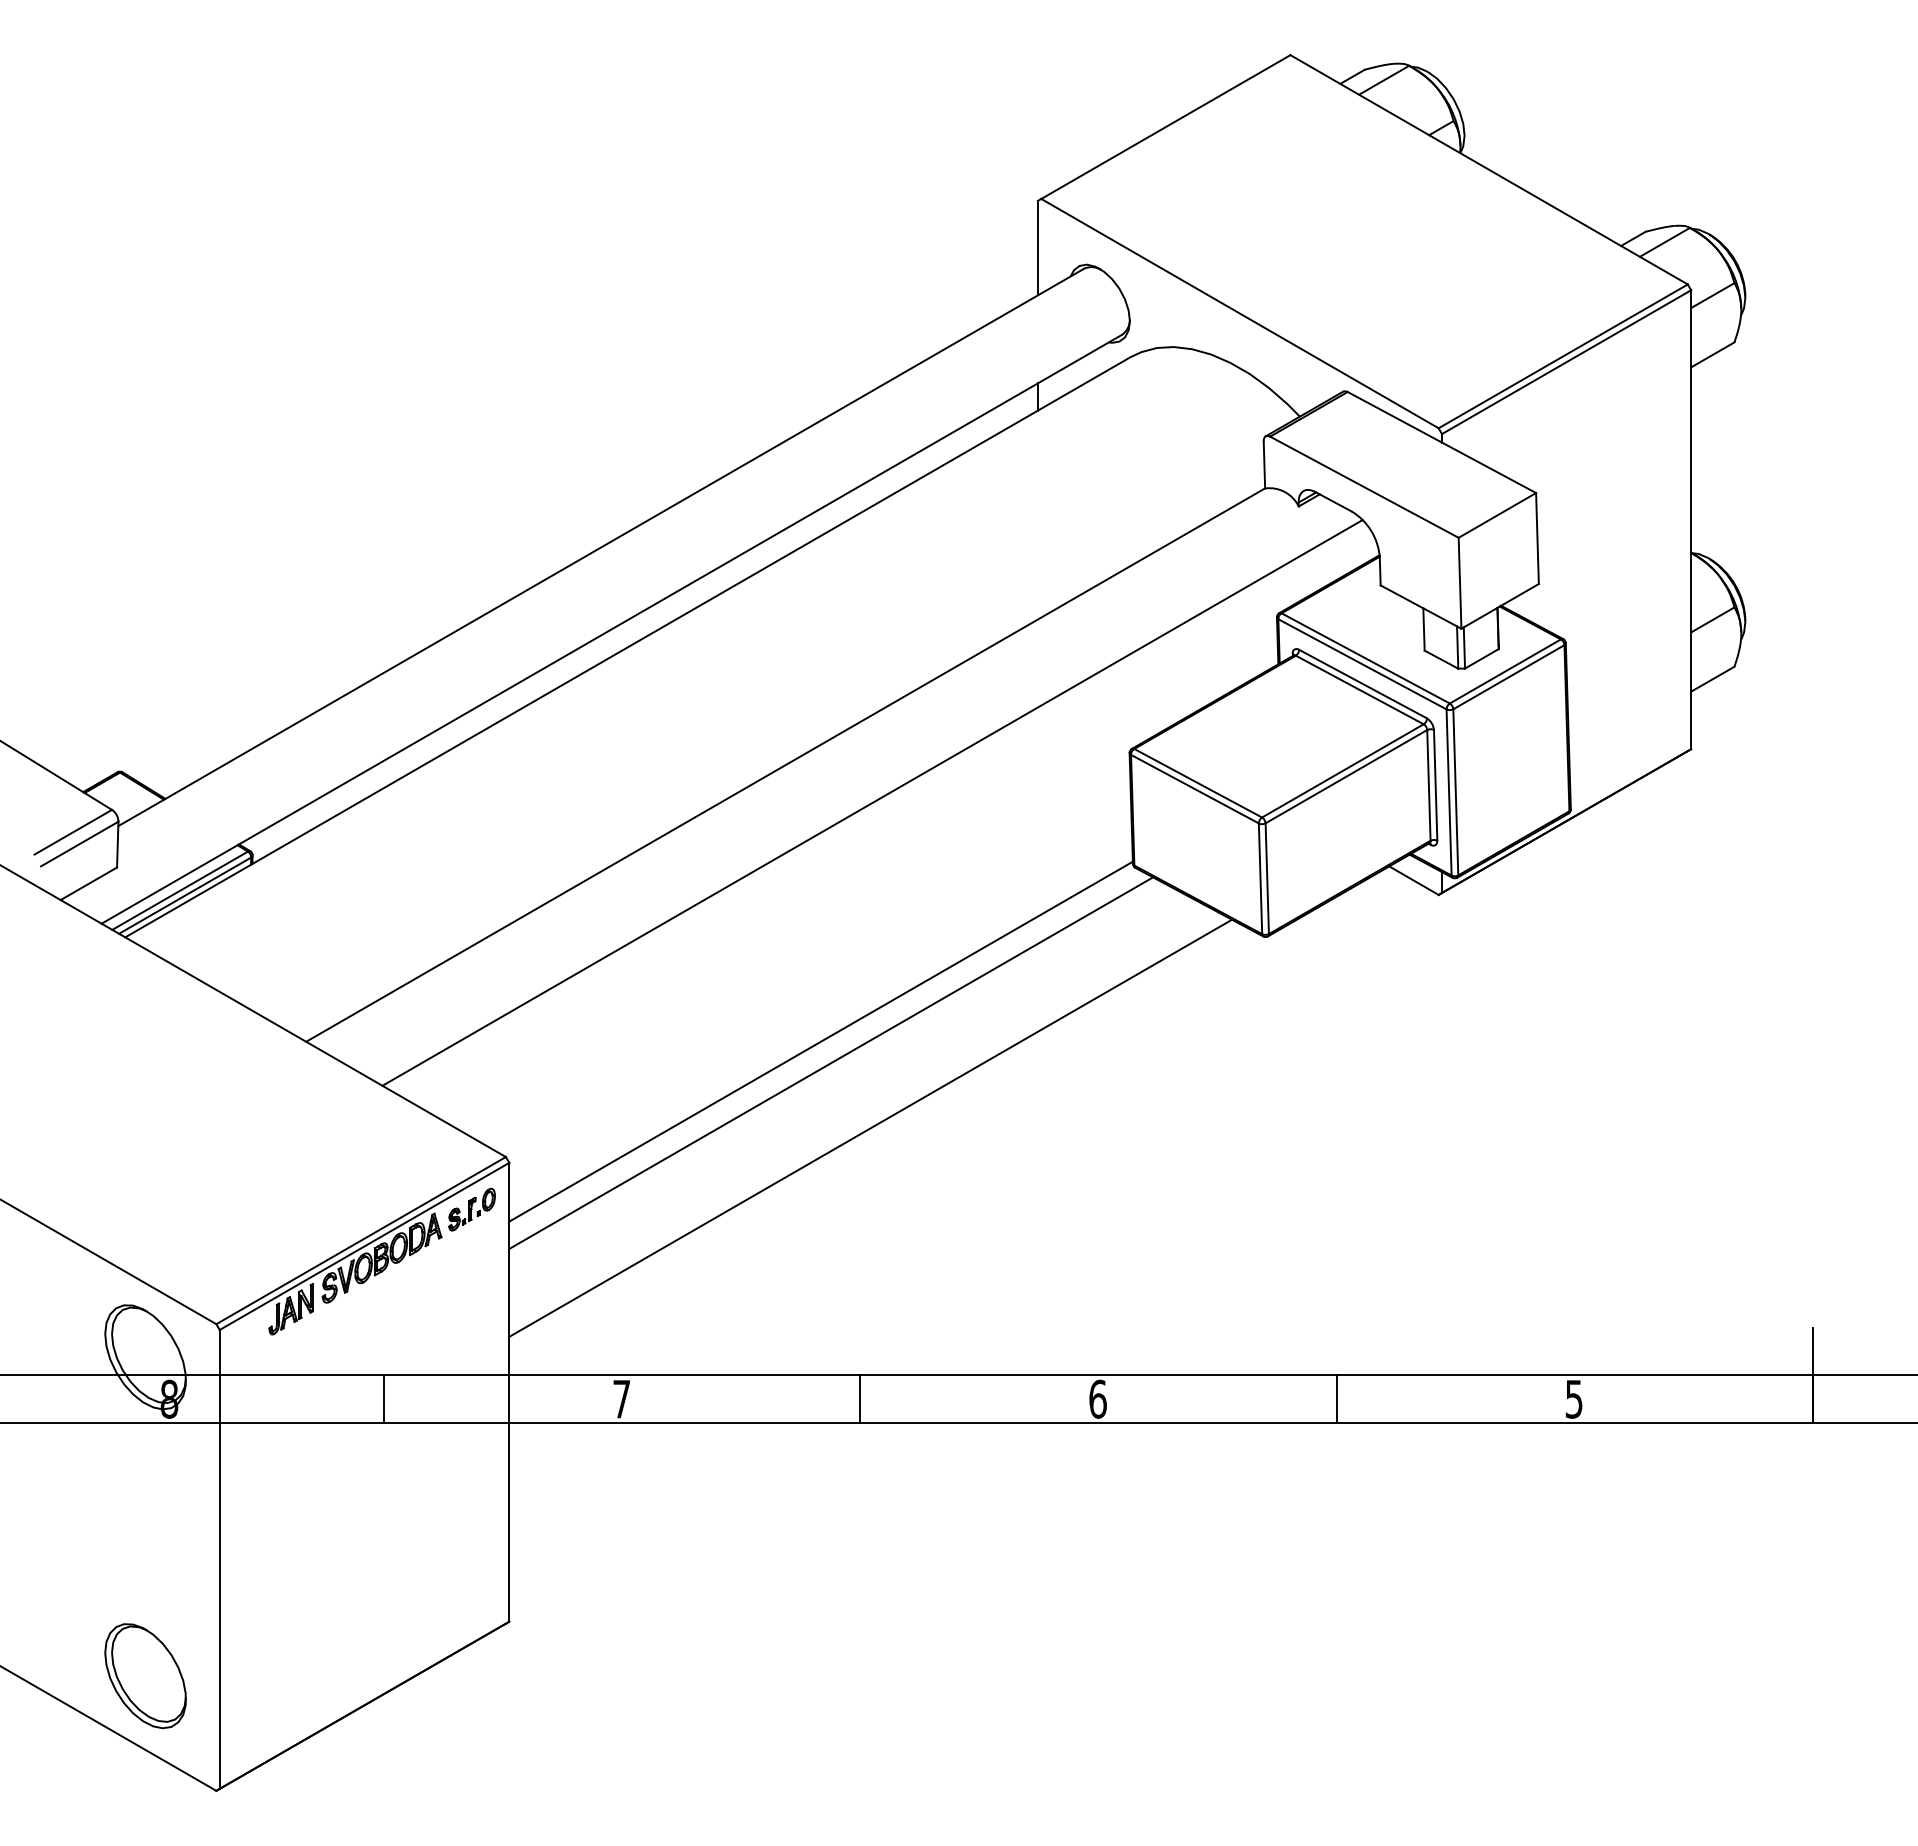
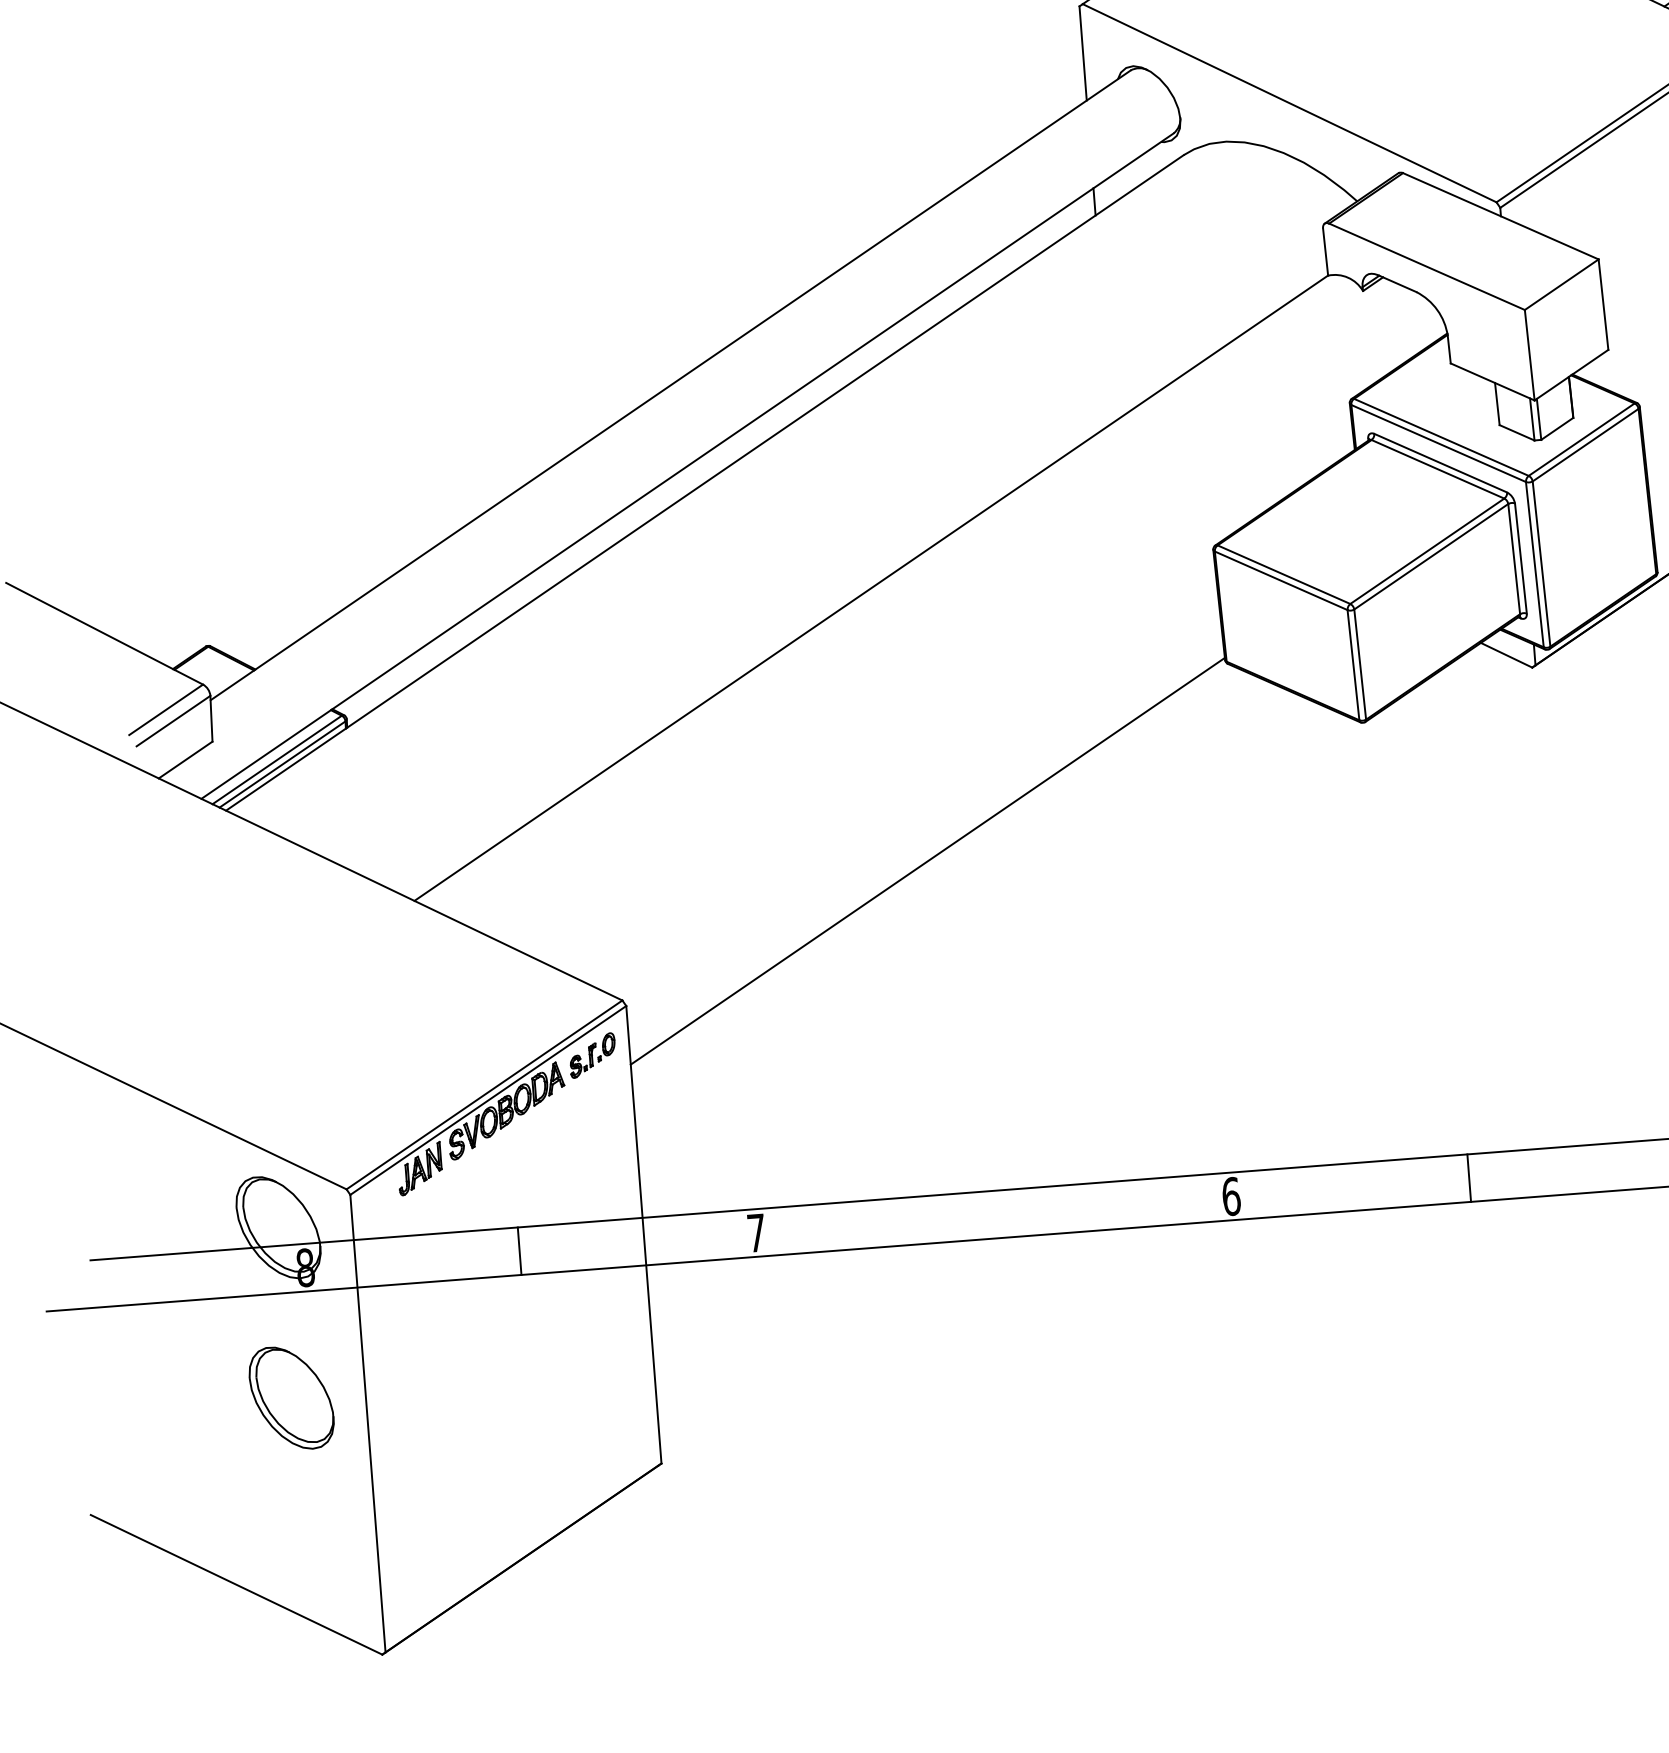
line: (872, 802) -> (960, 618), removed
line: (831, 1062) -> (939, 881), removed
line: (870, 1127) -> (983, 943), removed
line: (860, 1398) -> (994, 1214), removed
part: (145, 1676) -> (291, 1398), moved

